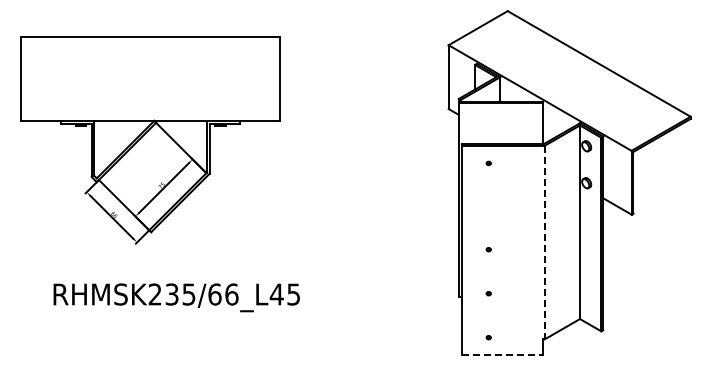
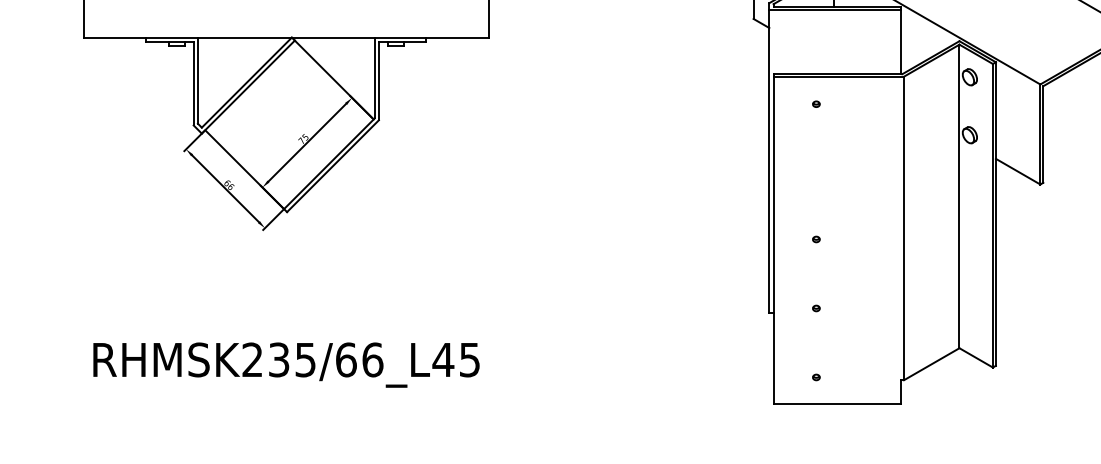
line: (544, 242) -> (903, 228), dashed -> solid
text: (176, 297) -> (286, 364), moved
line: (502, 354) -> (837, 403), dashed -> solid

